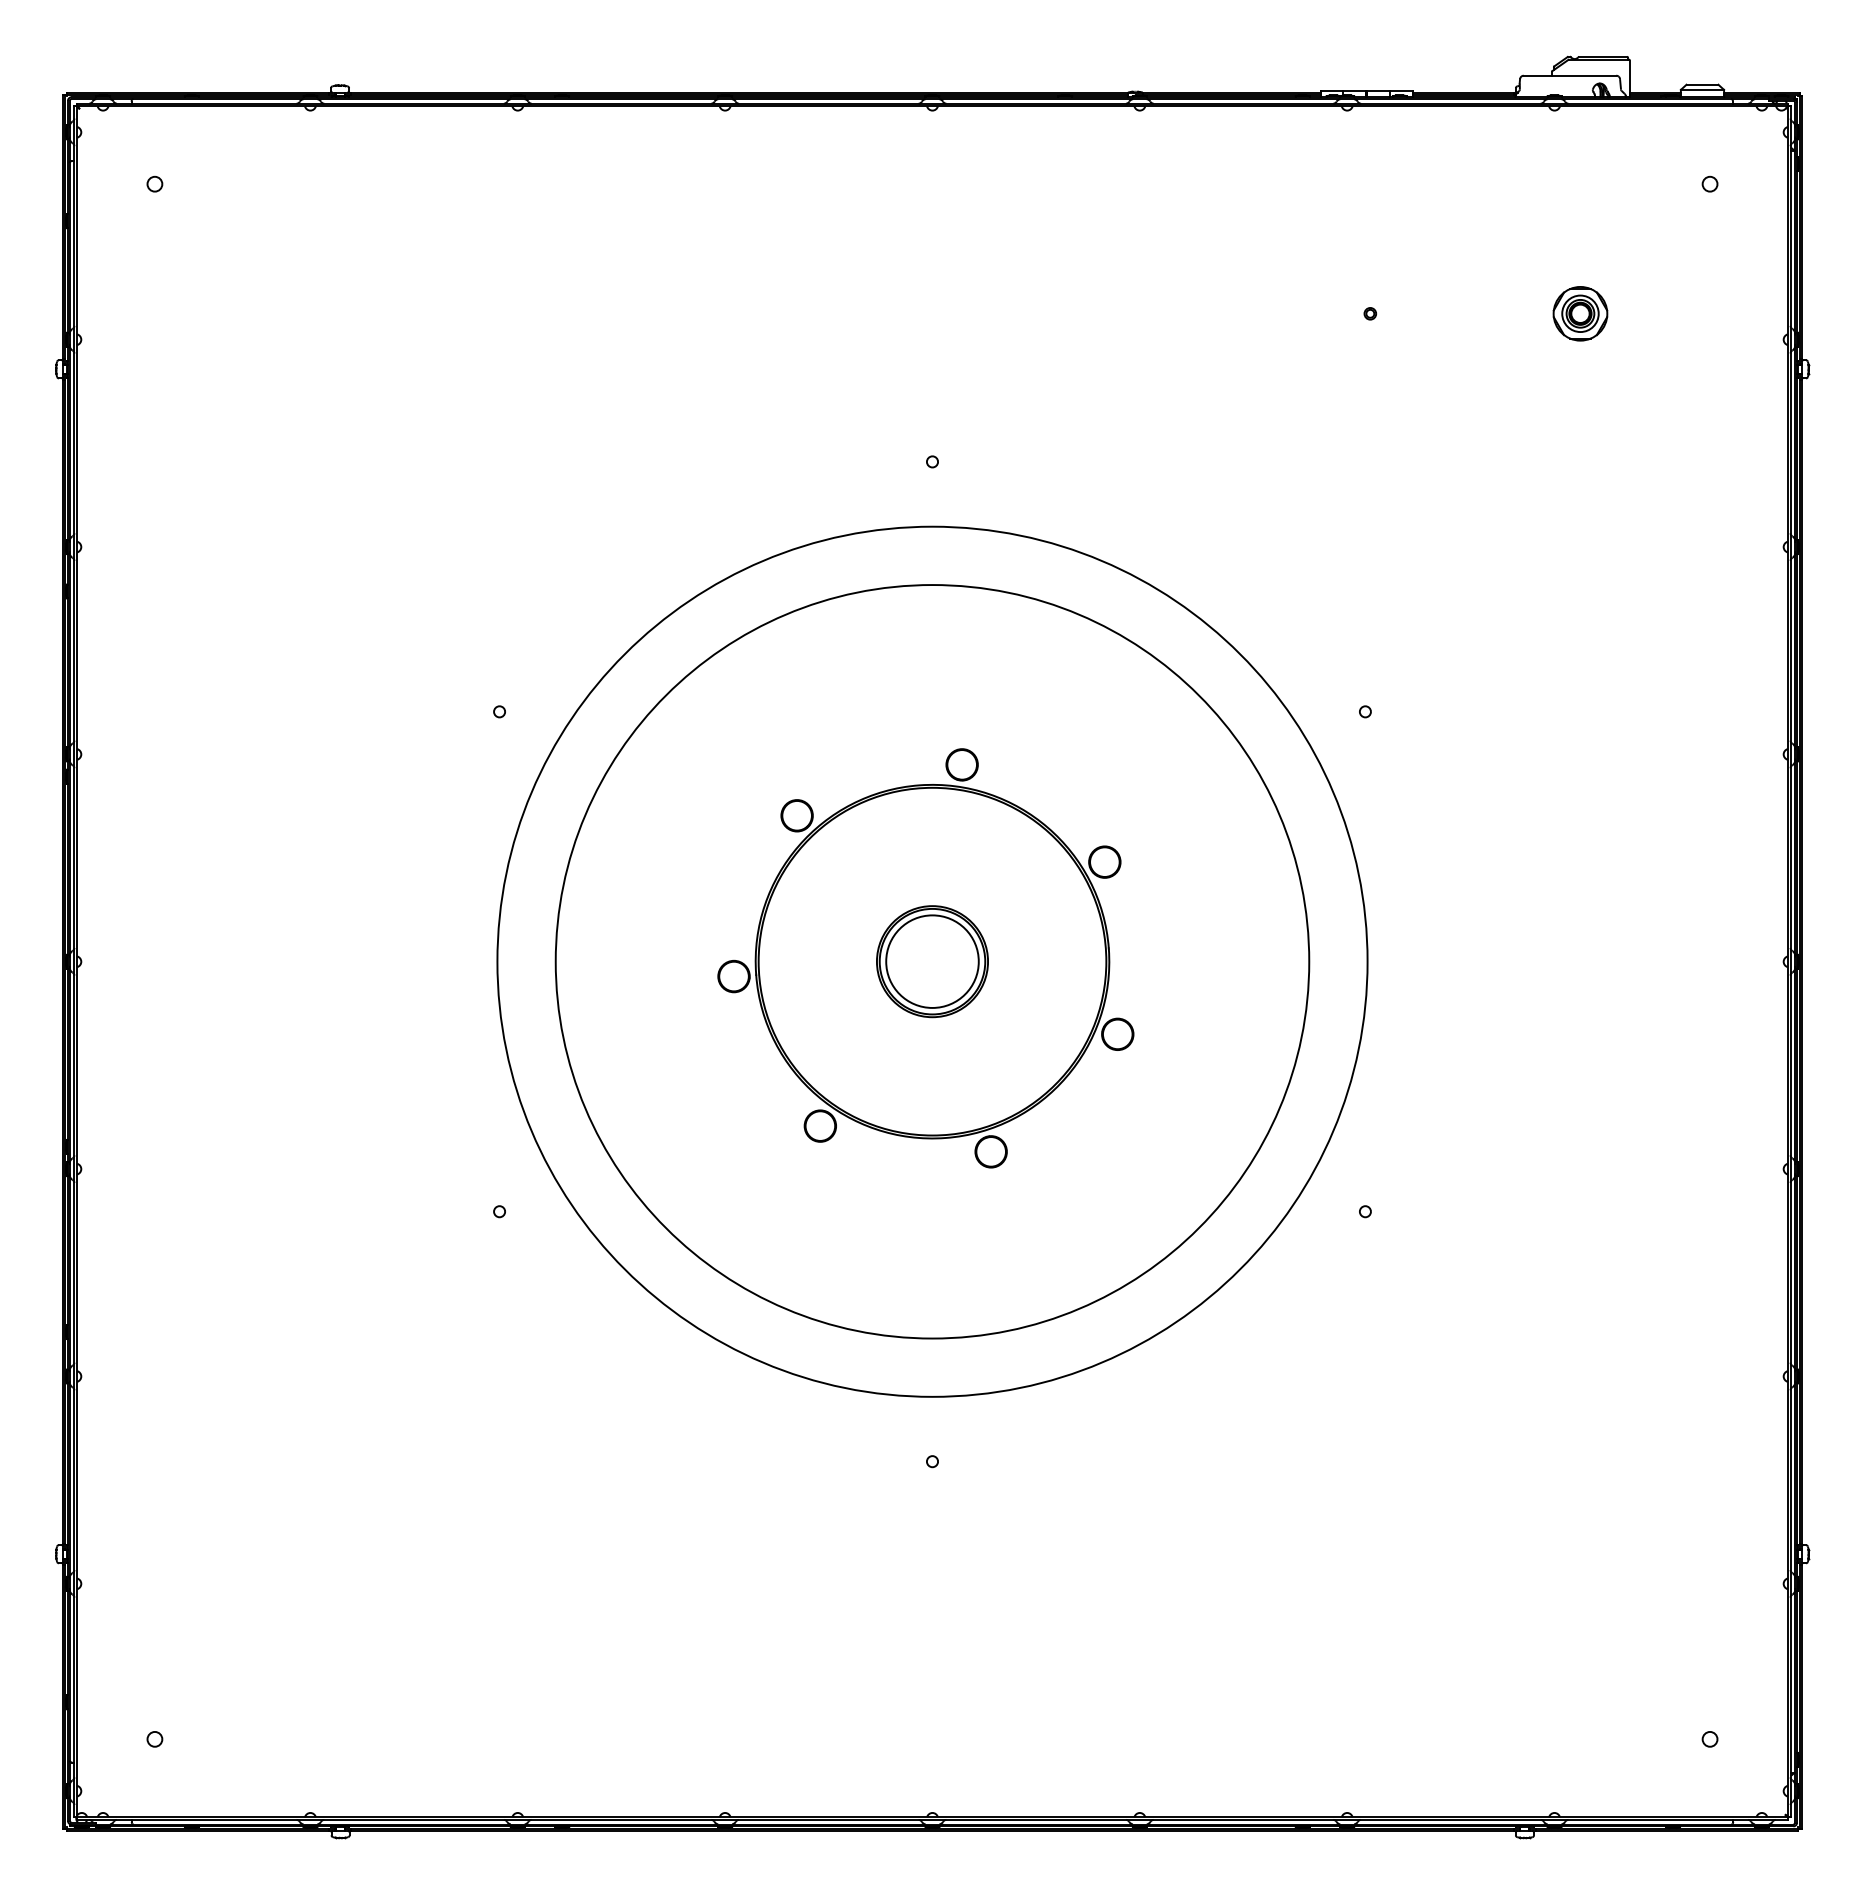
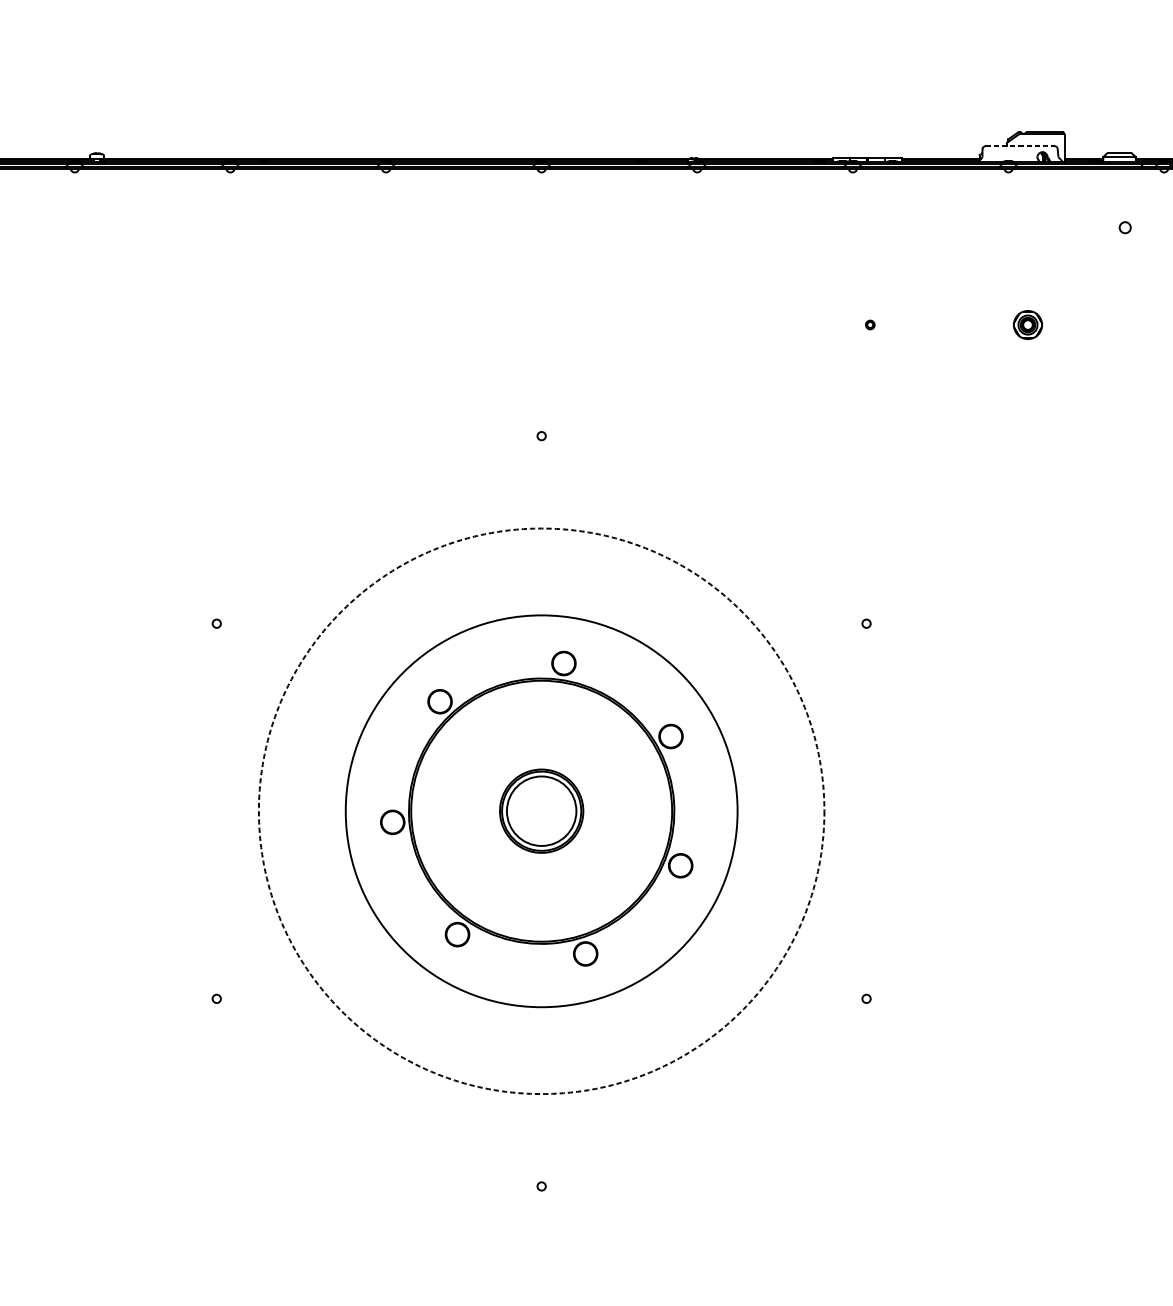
line: (1570, 75) -> (1020, 146), solid -> dashed
part: (1580, 313) -> (1028, 324), size x0.7
circle: (932, 961) -> (541, 811), size x0.6
circle: (932, 961) -> (541, 811), solid -> dashed

